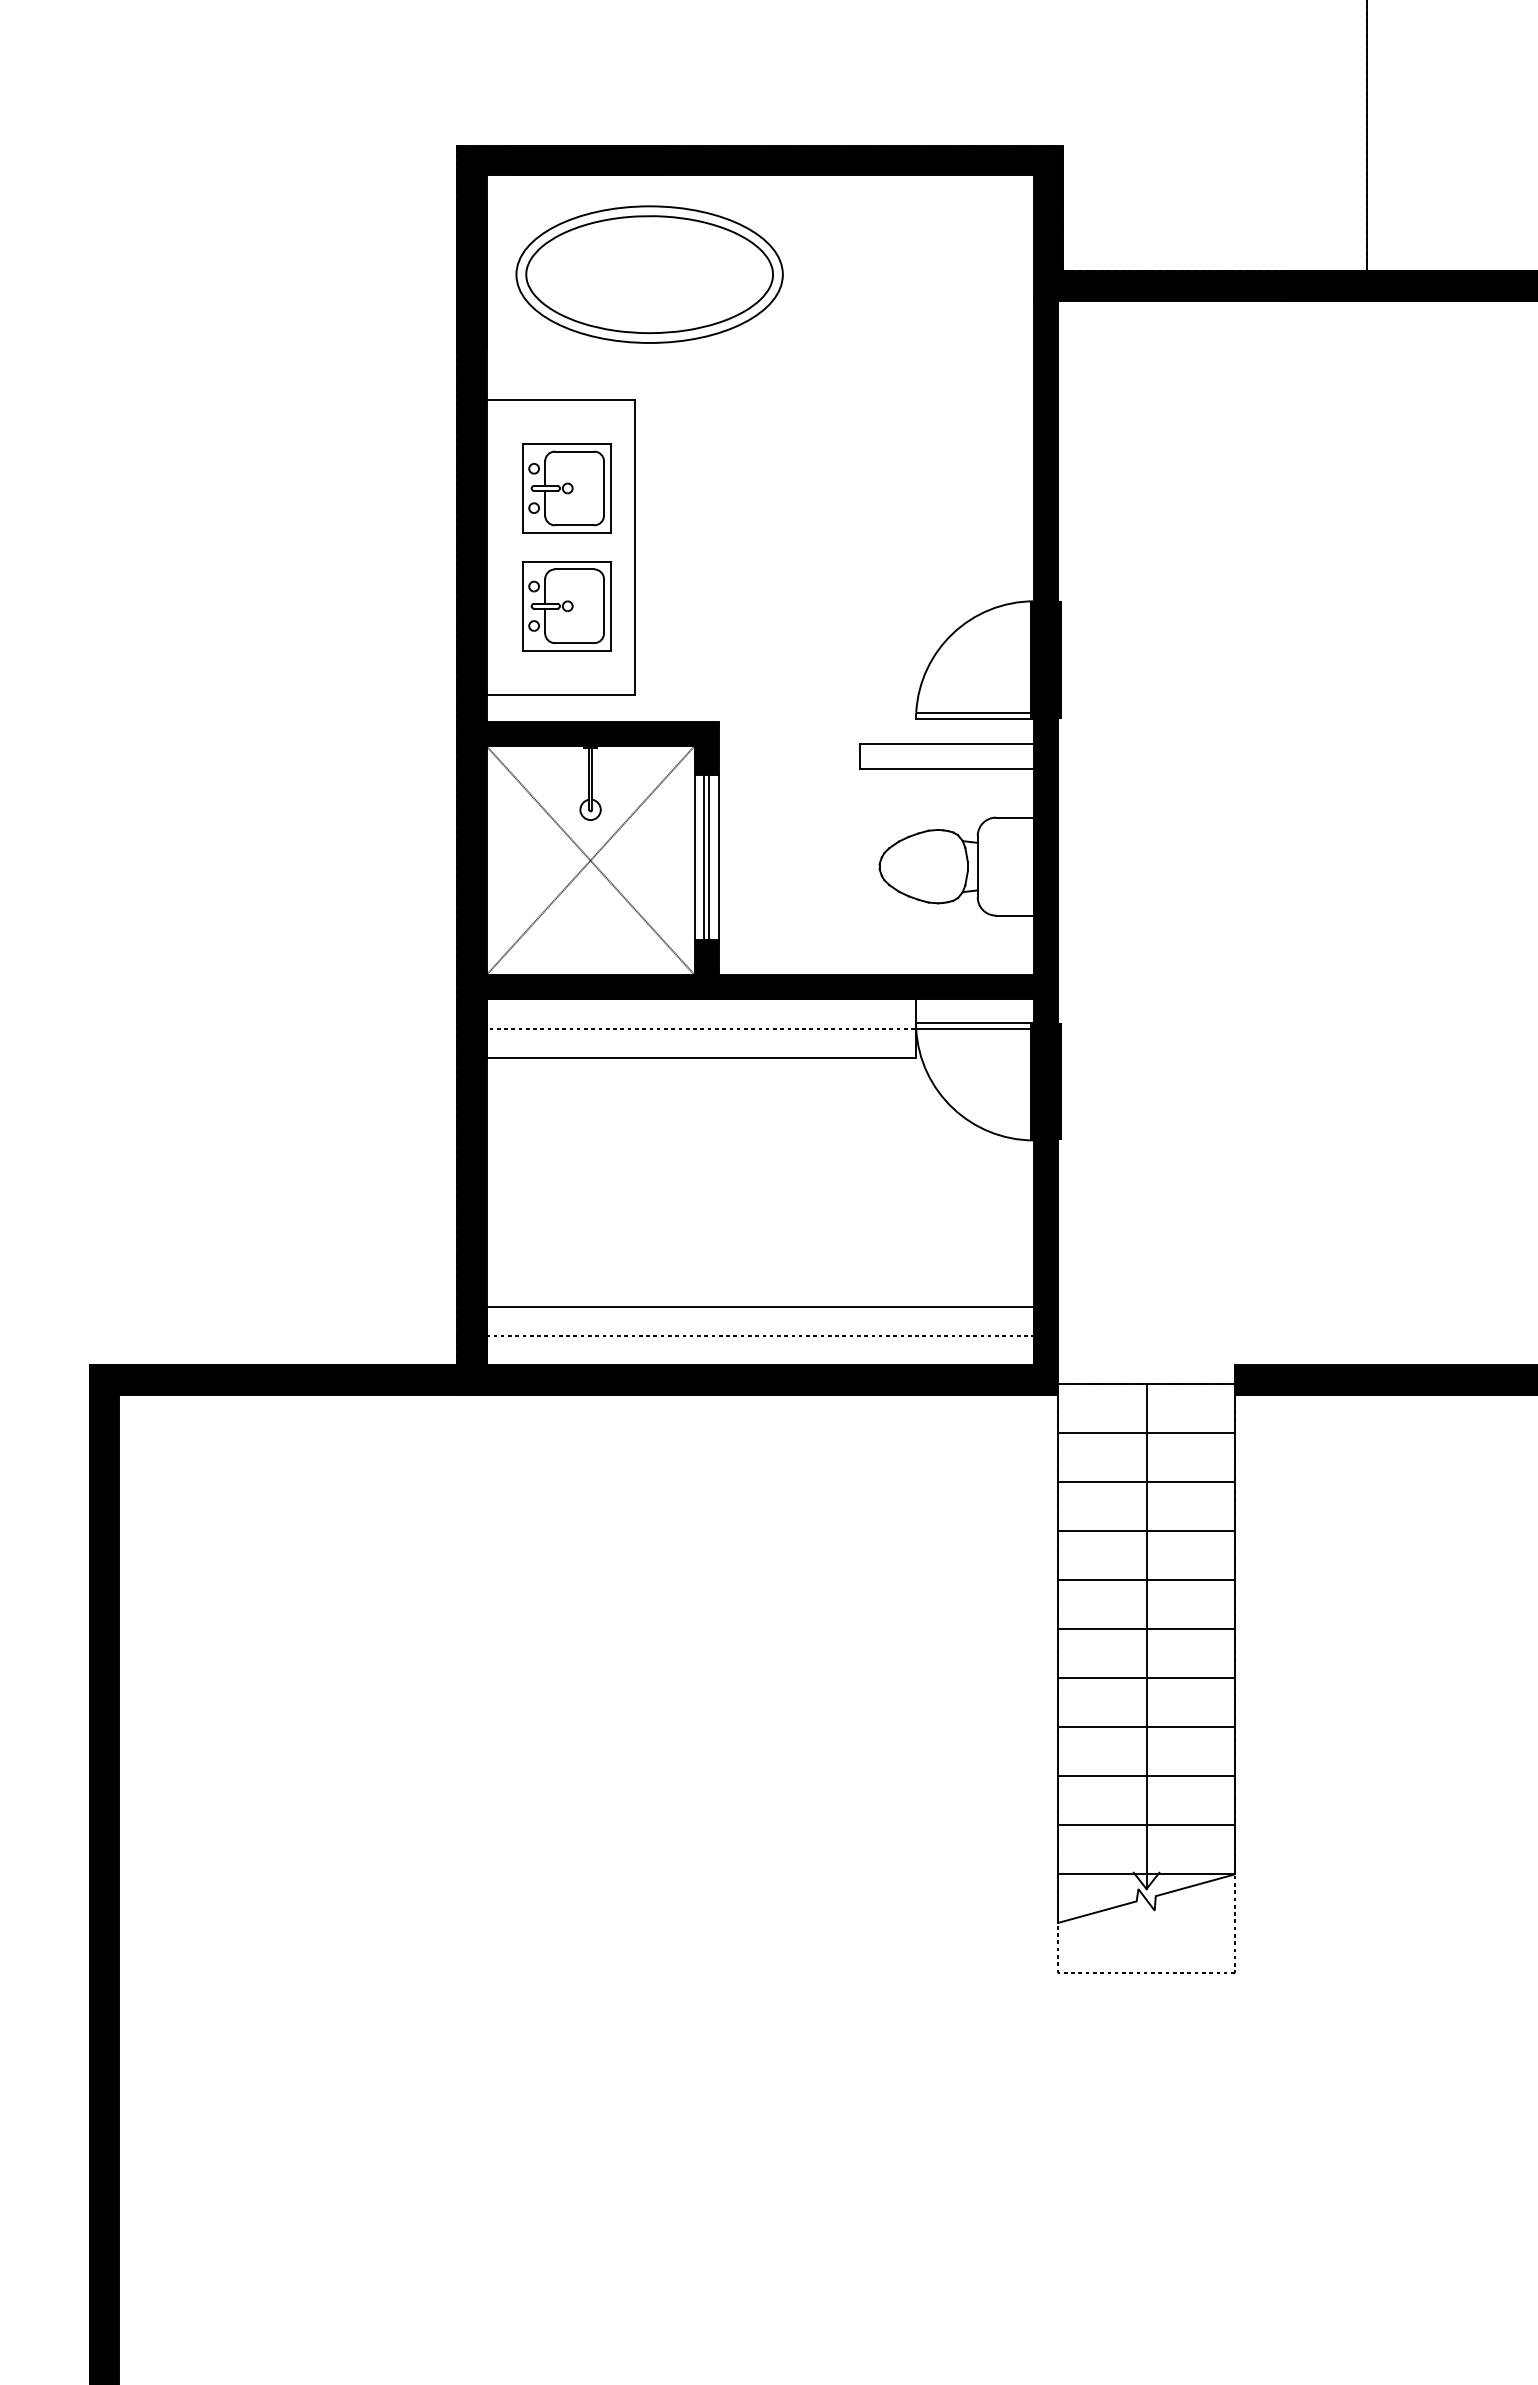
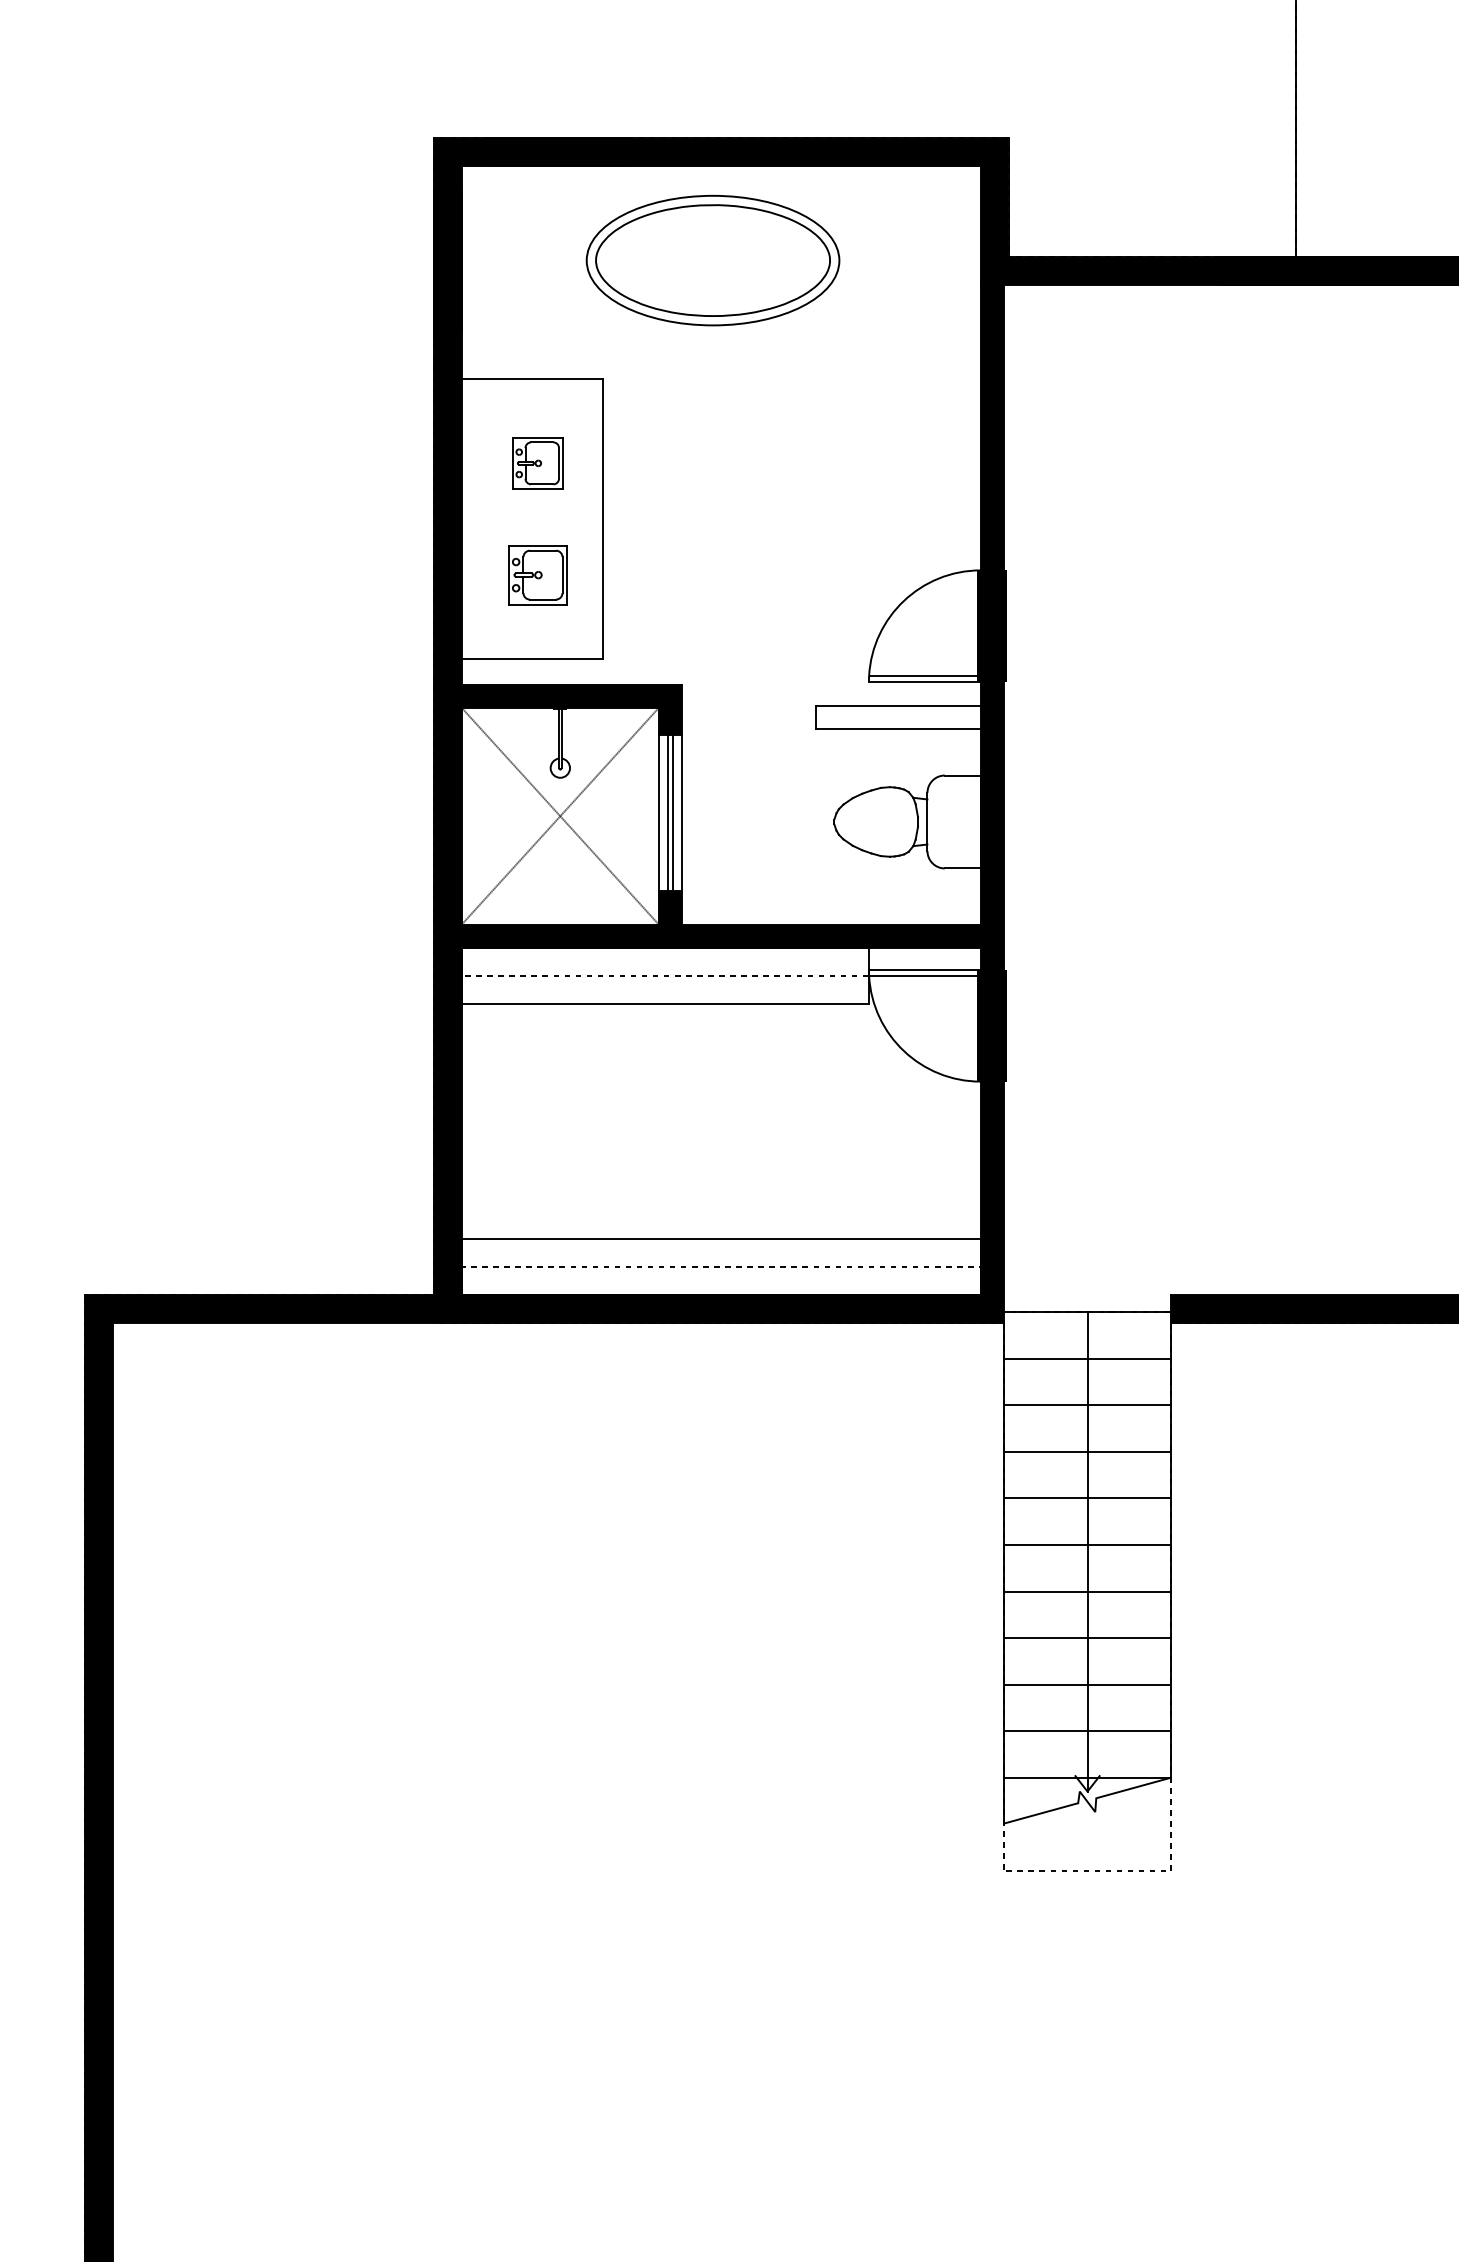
part: (649, 274) -> (712, 260), moved
part: (566, 488) -> (537, 463), size x0.6
part: (566, 606) -> (537, 575), size x0.7

